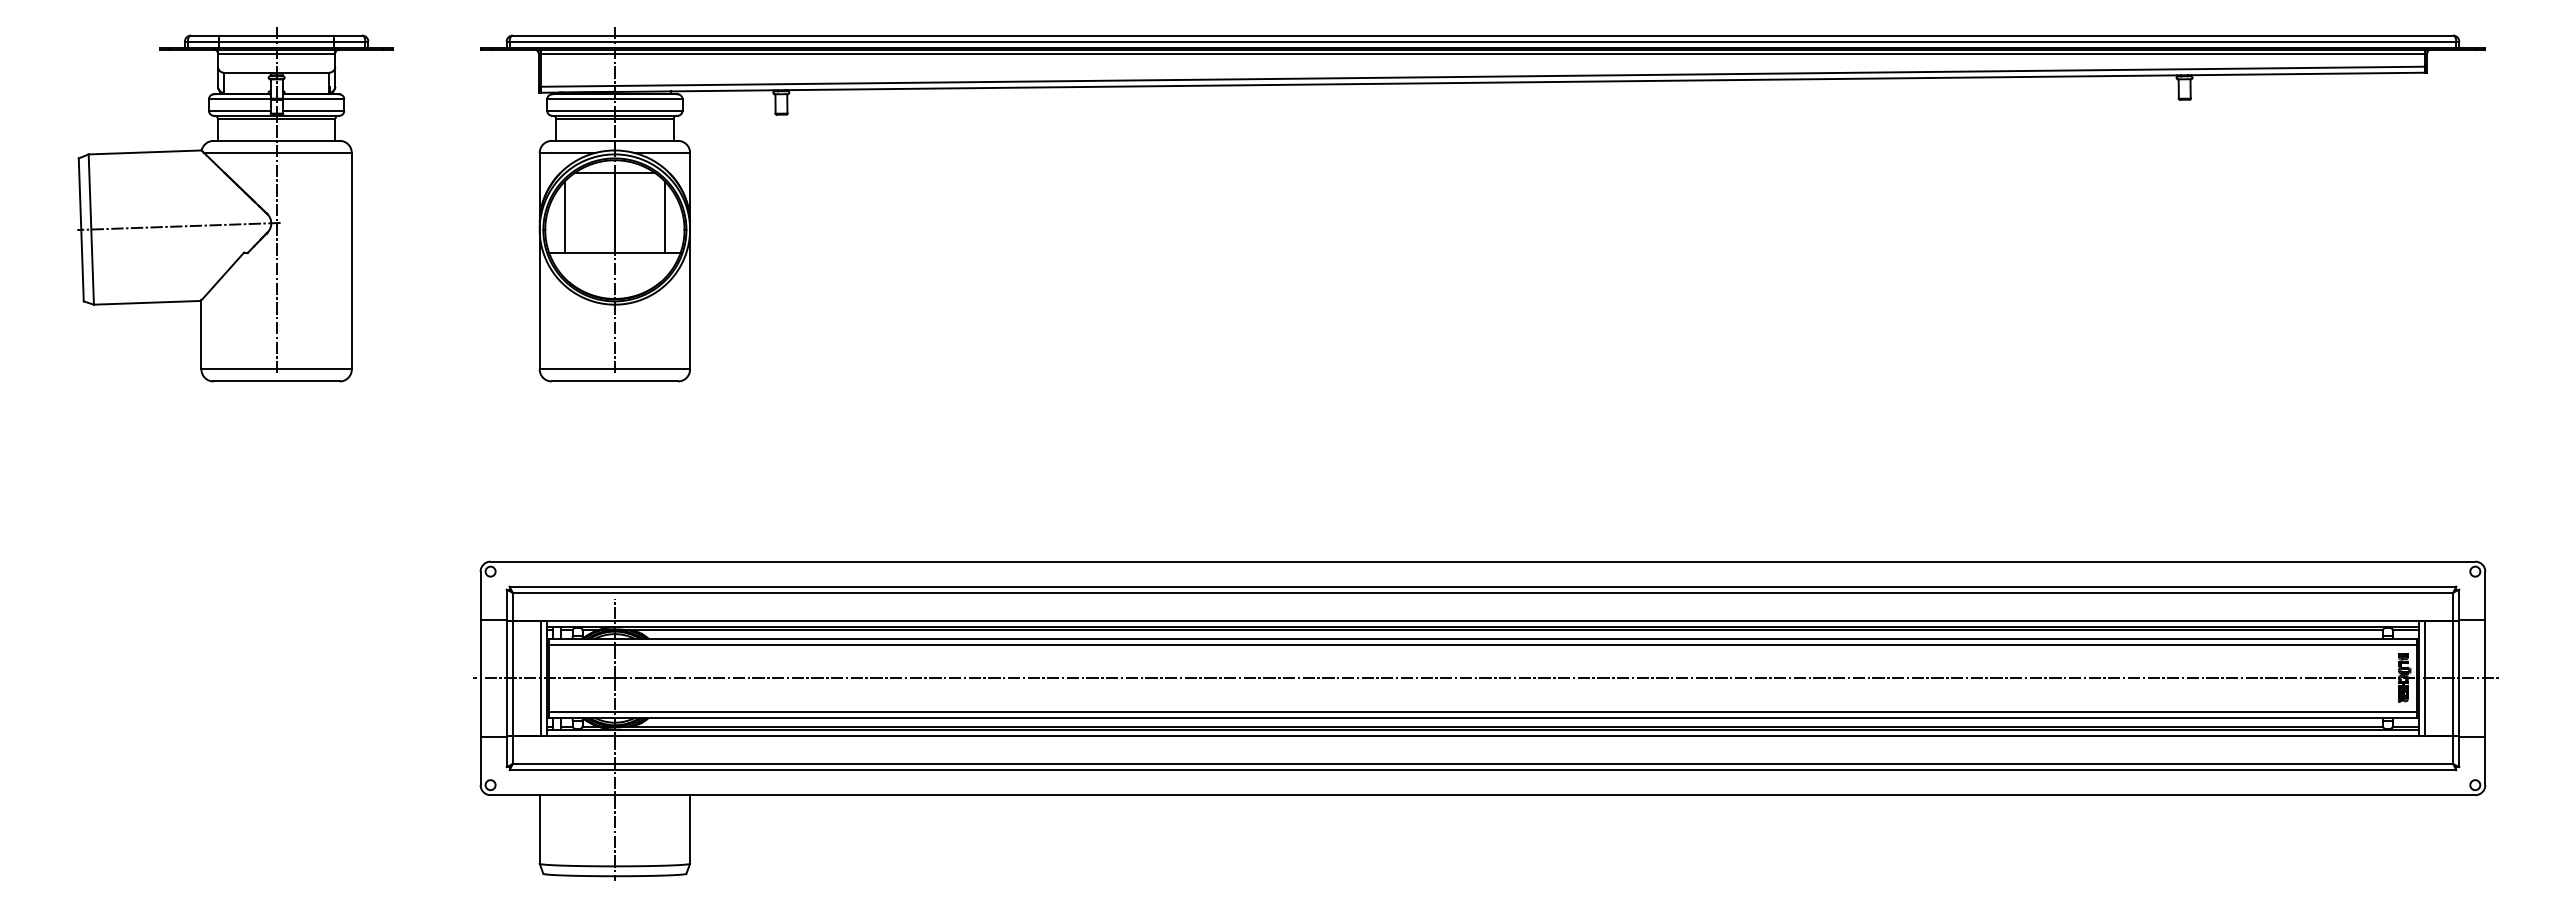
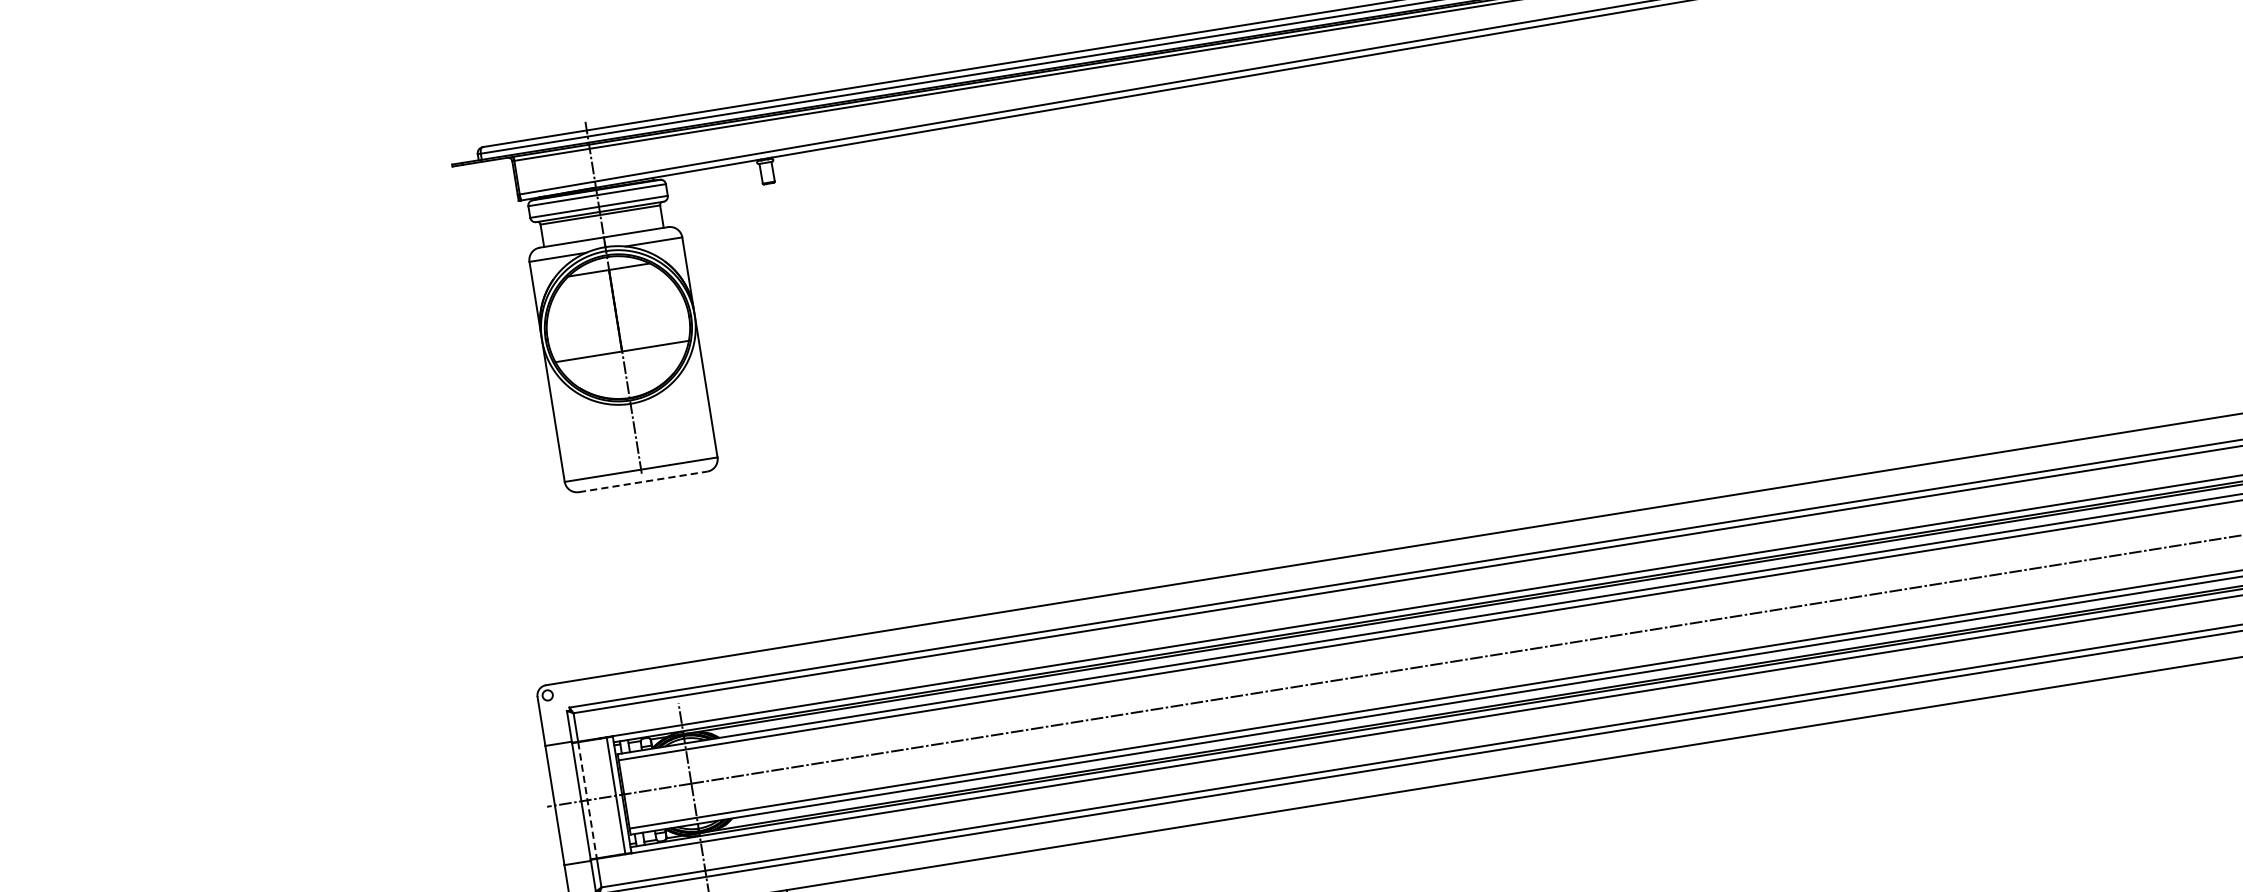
part: (235, 204) -> (228, 363), removed
line: (564, 217) -> (565, 323), removed
line: (665, 217) -> (667, 307), removed
line: (615, 381) -> (643, 481), solid -> dashed
line: (512, 678) -> (587, 800), solid -> dashed

